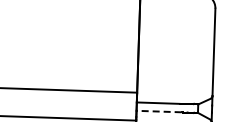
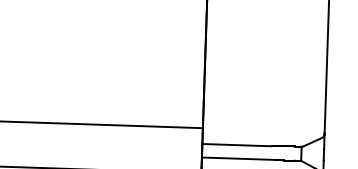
line: (159, 111) -> (239, 158), dashed -> solid

